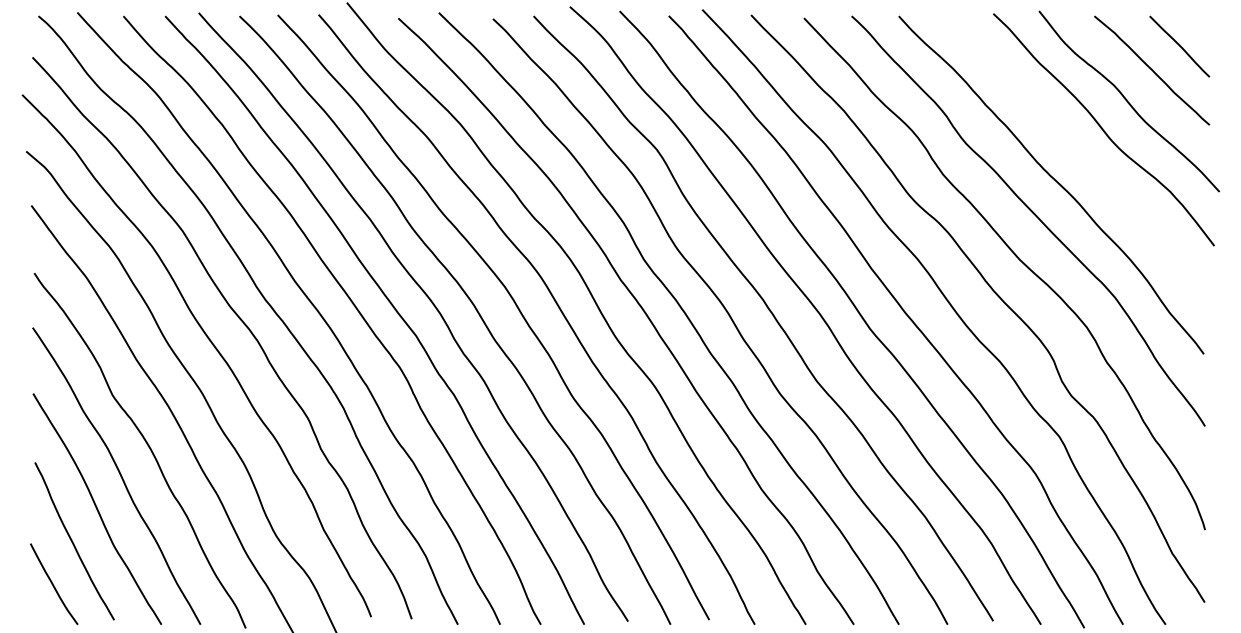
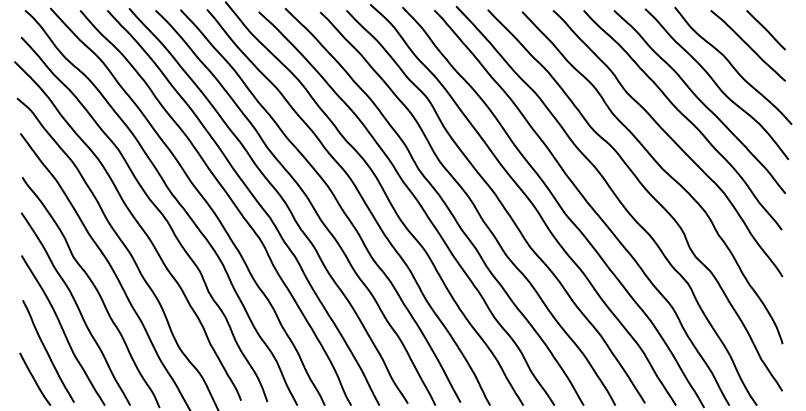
curve: (1077, 156) -> (699, 101), added

